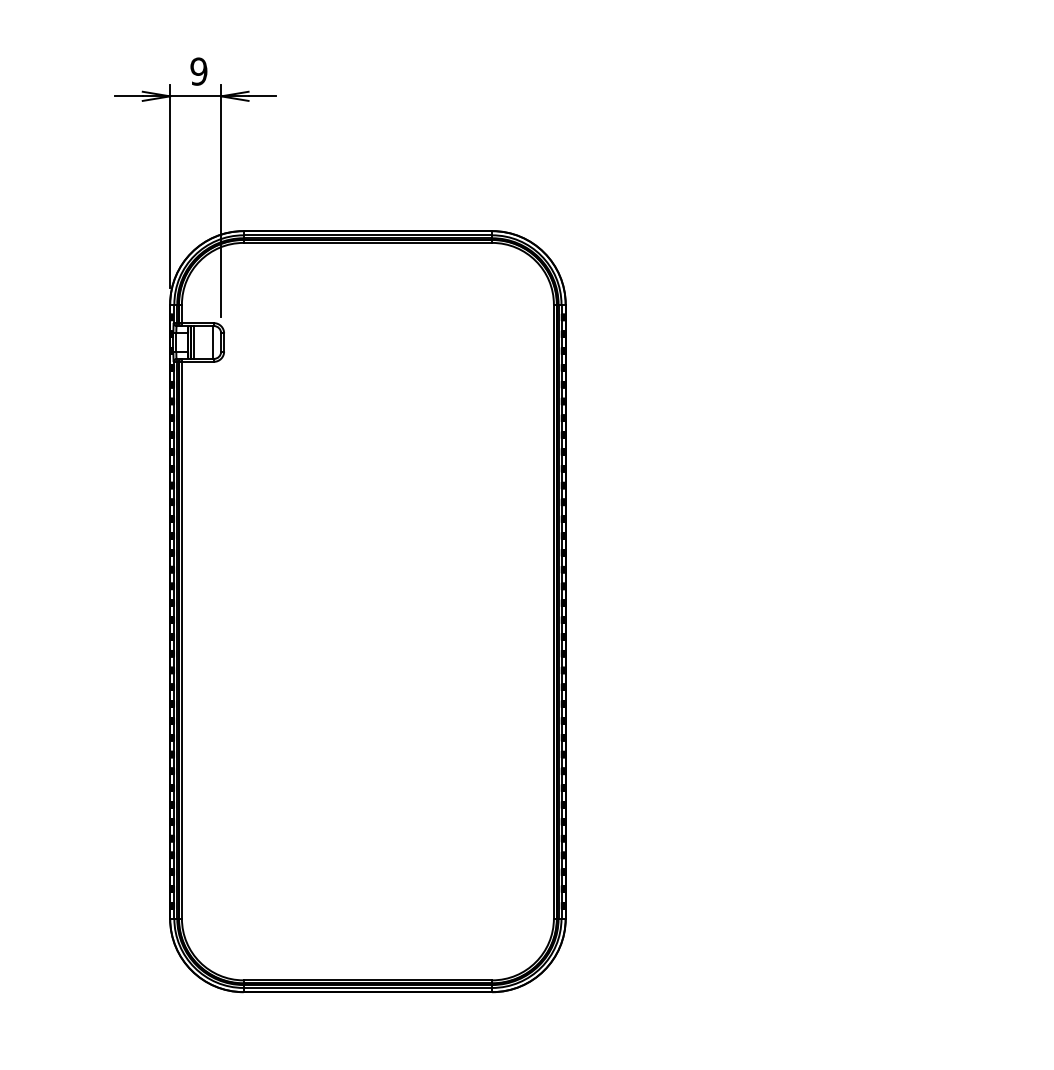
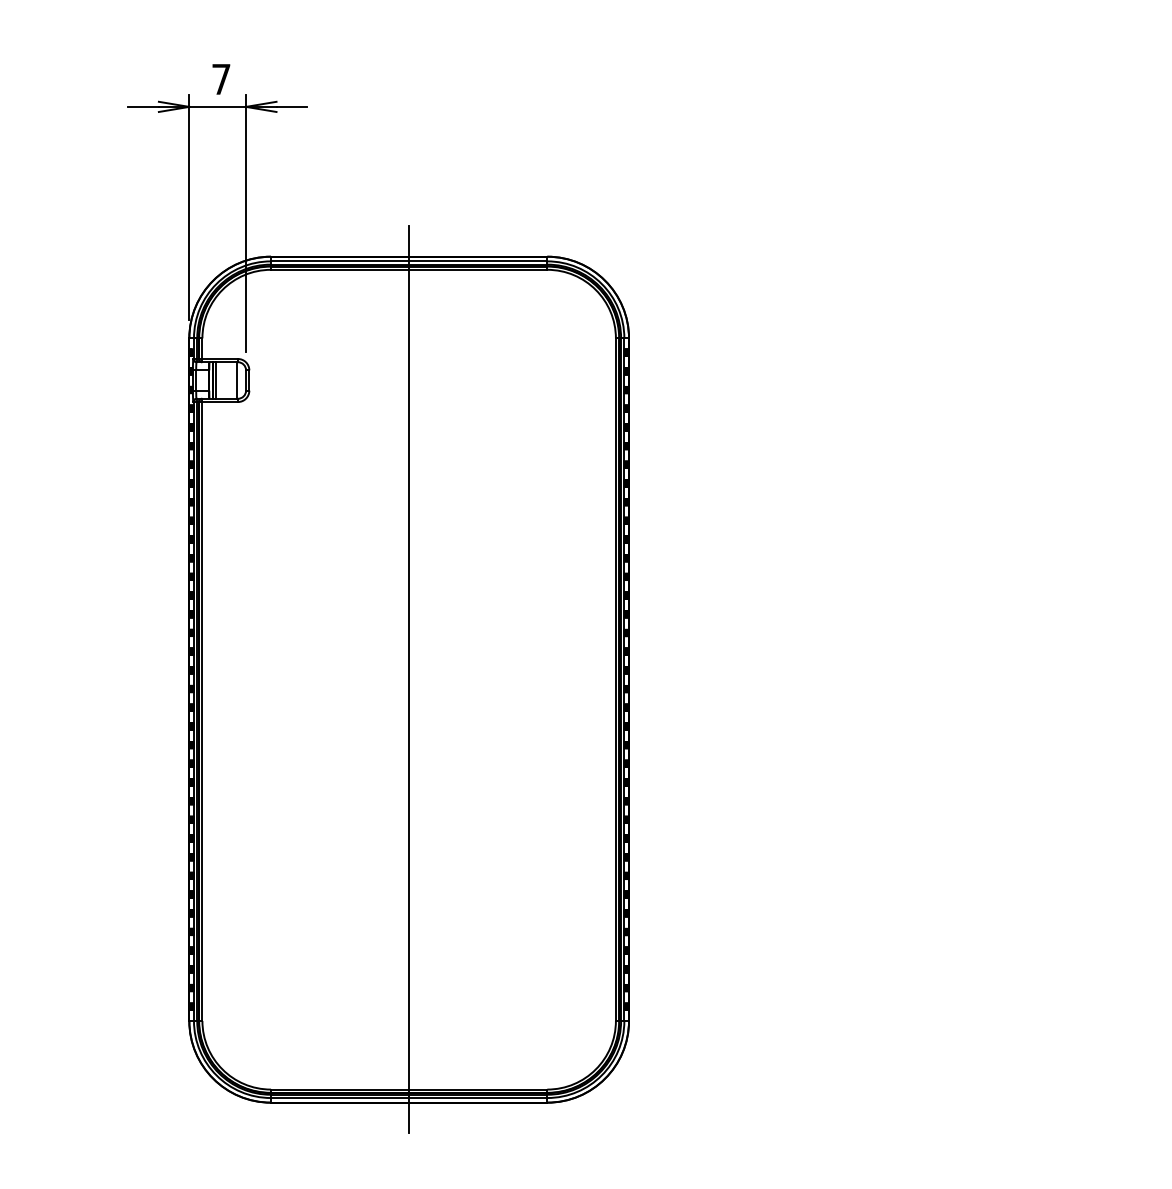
text: (199, 71) -> (221, 79), 9 -> 7
line: (368, 611) -> (409, 679), added

